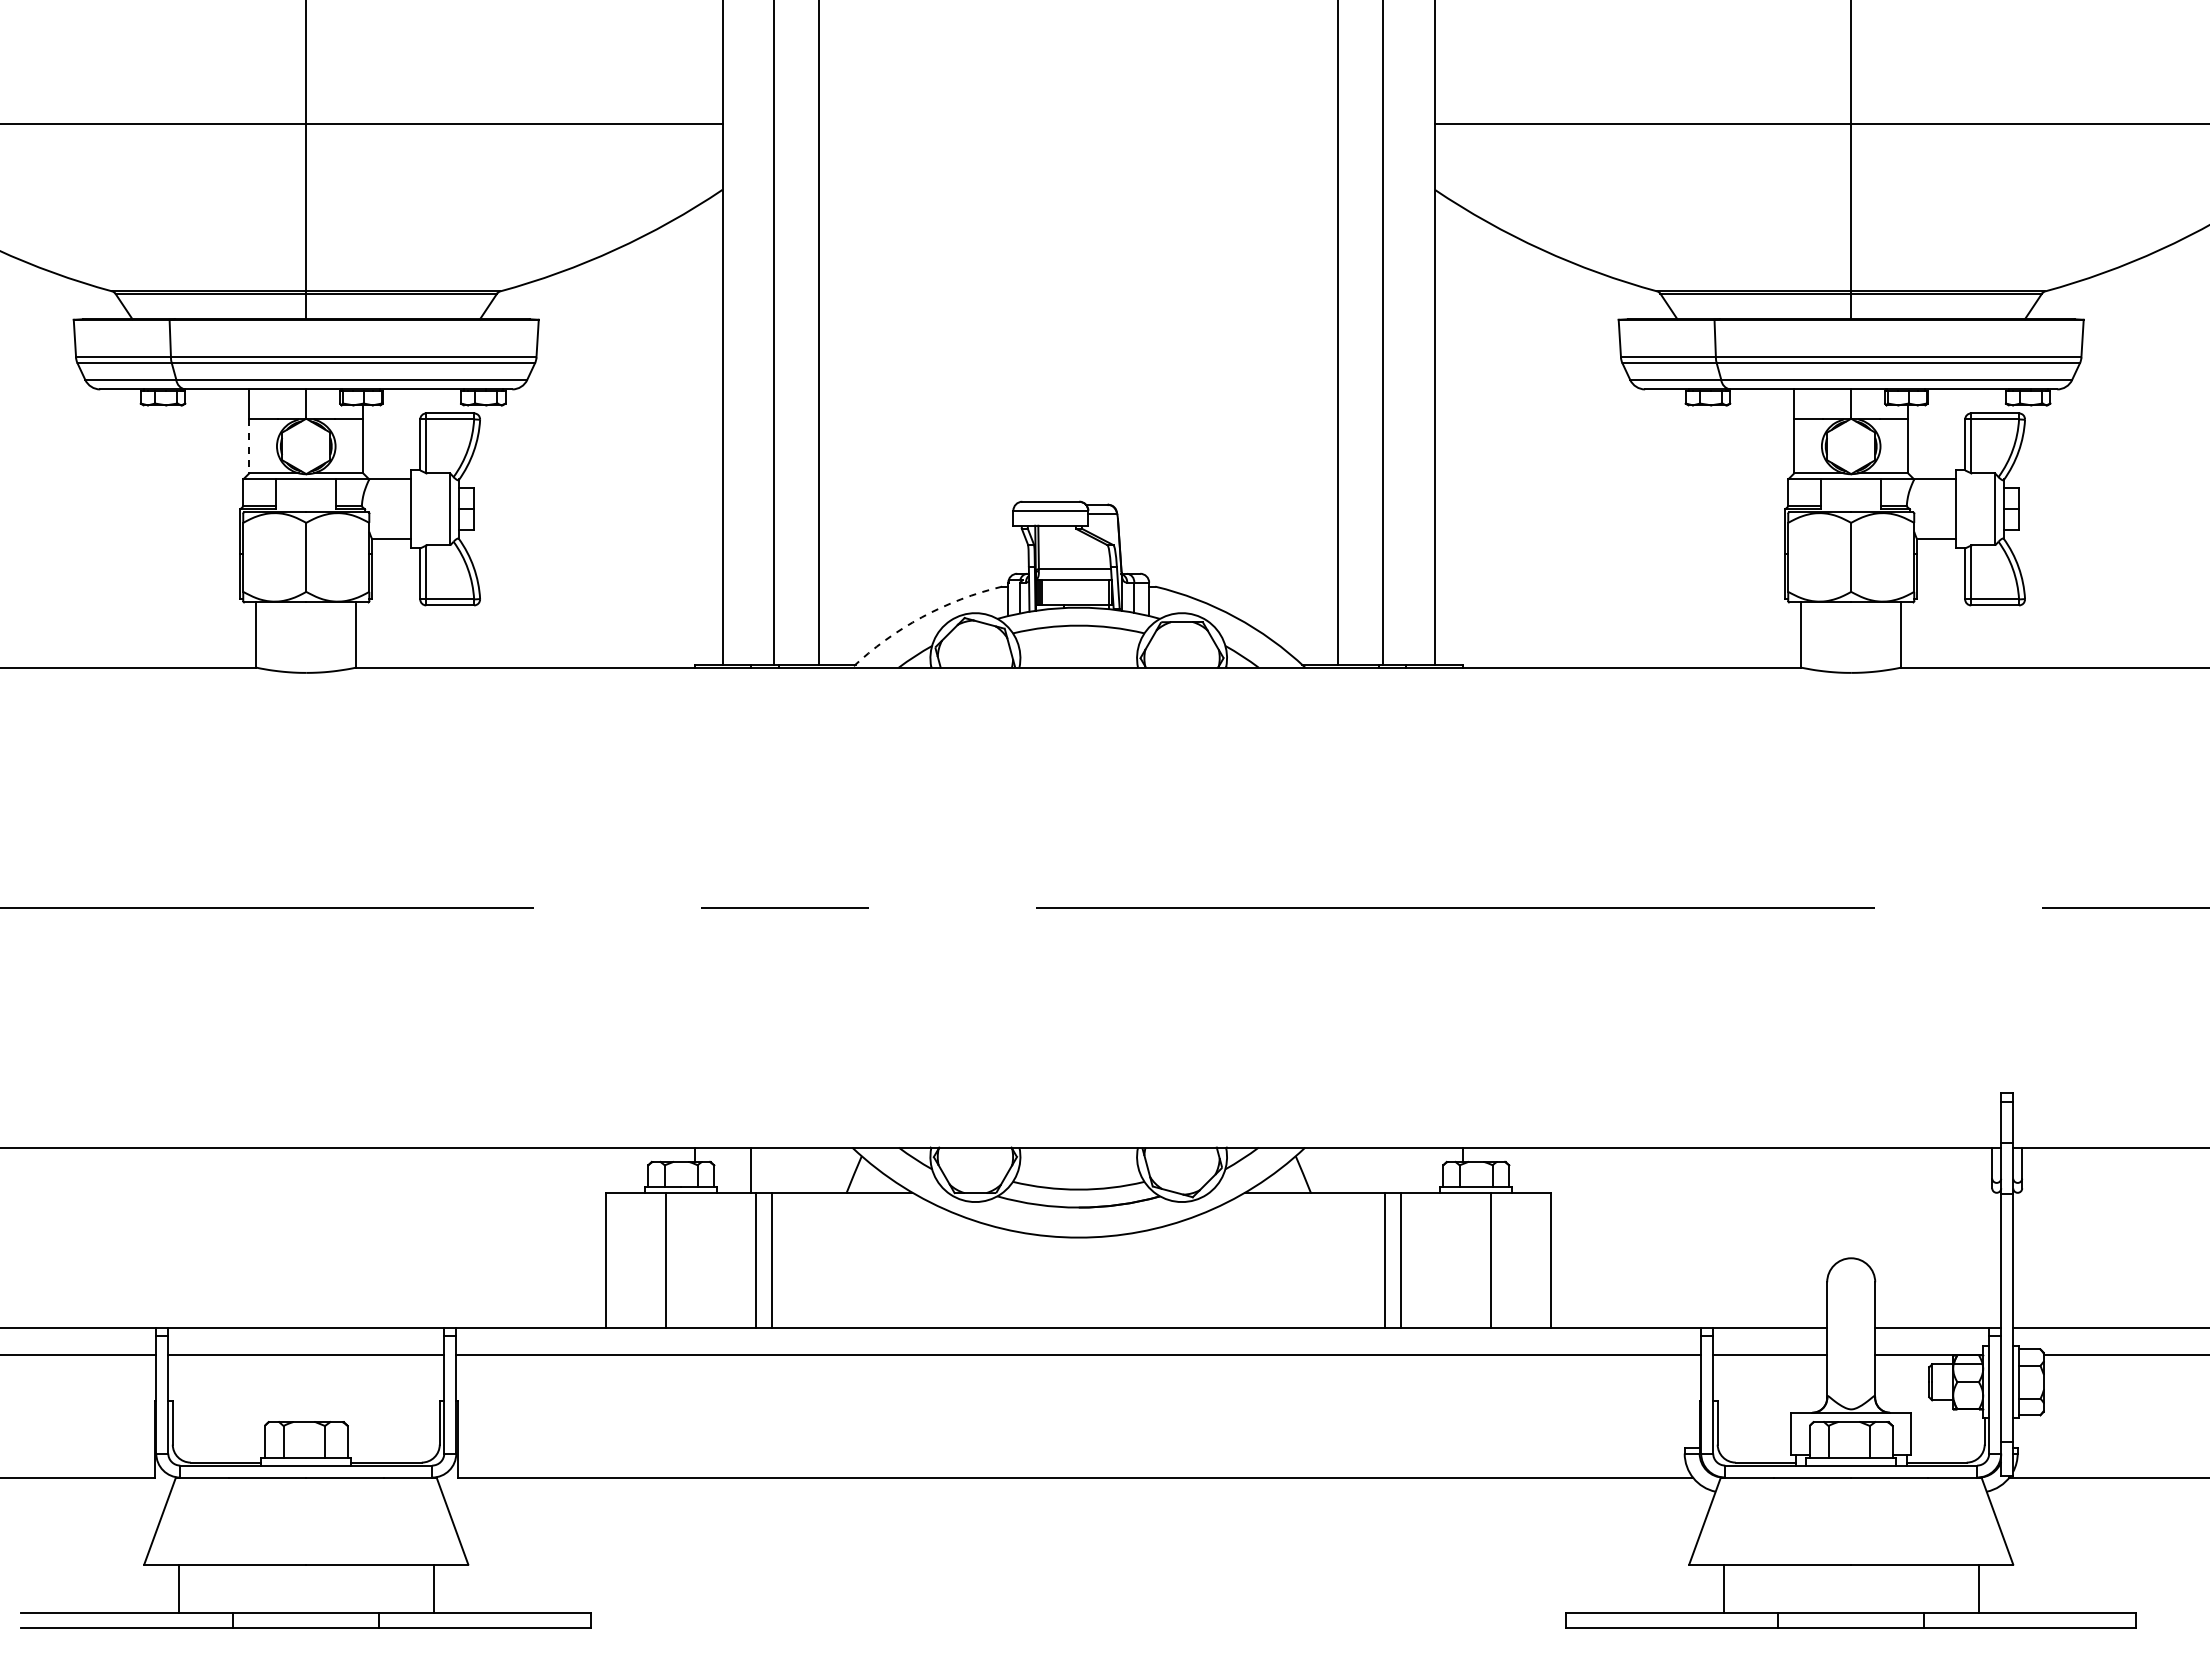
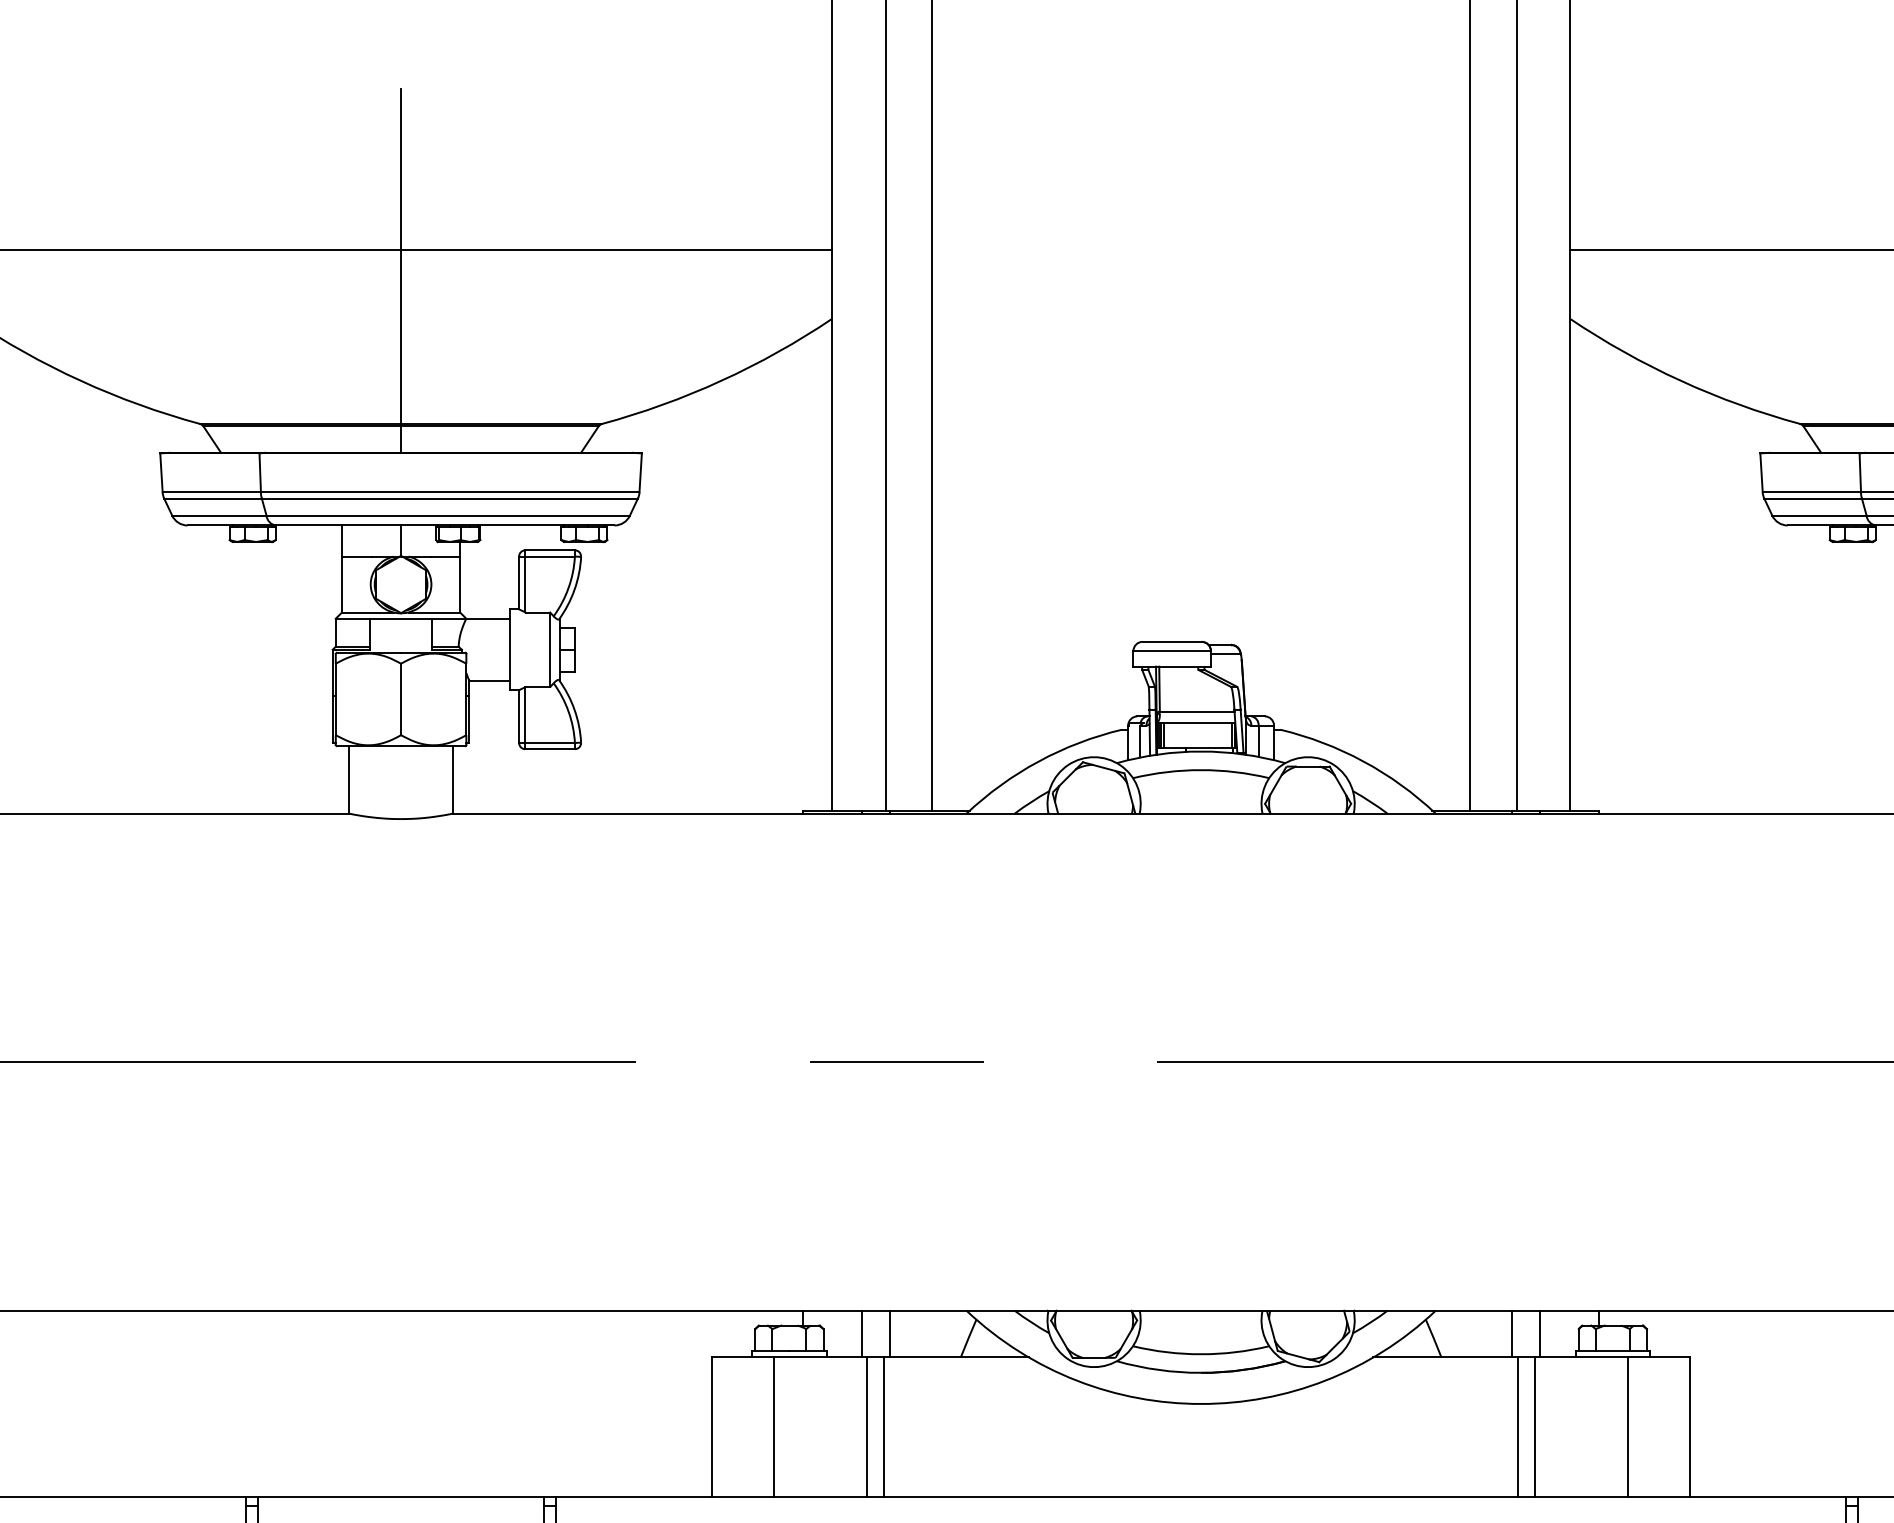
line: (249, 446) -> (342, 584), dashed -> solid
arc: (921, 617) -> (1038, 761), dashed -> solid
line: (778, 1169) -> (890, 1333), added
line: (1378, 1169) -> (1511, 1333), added
line: (1406, 1169) -> (1540, 1333), added

